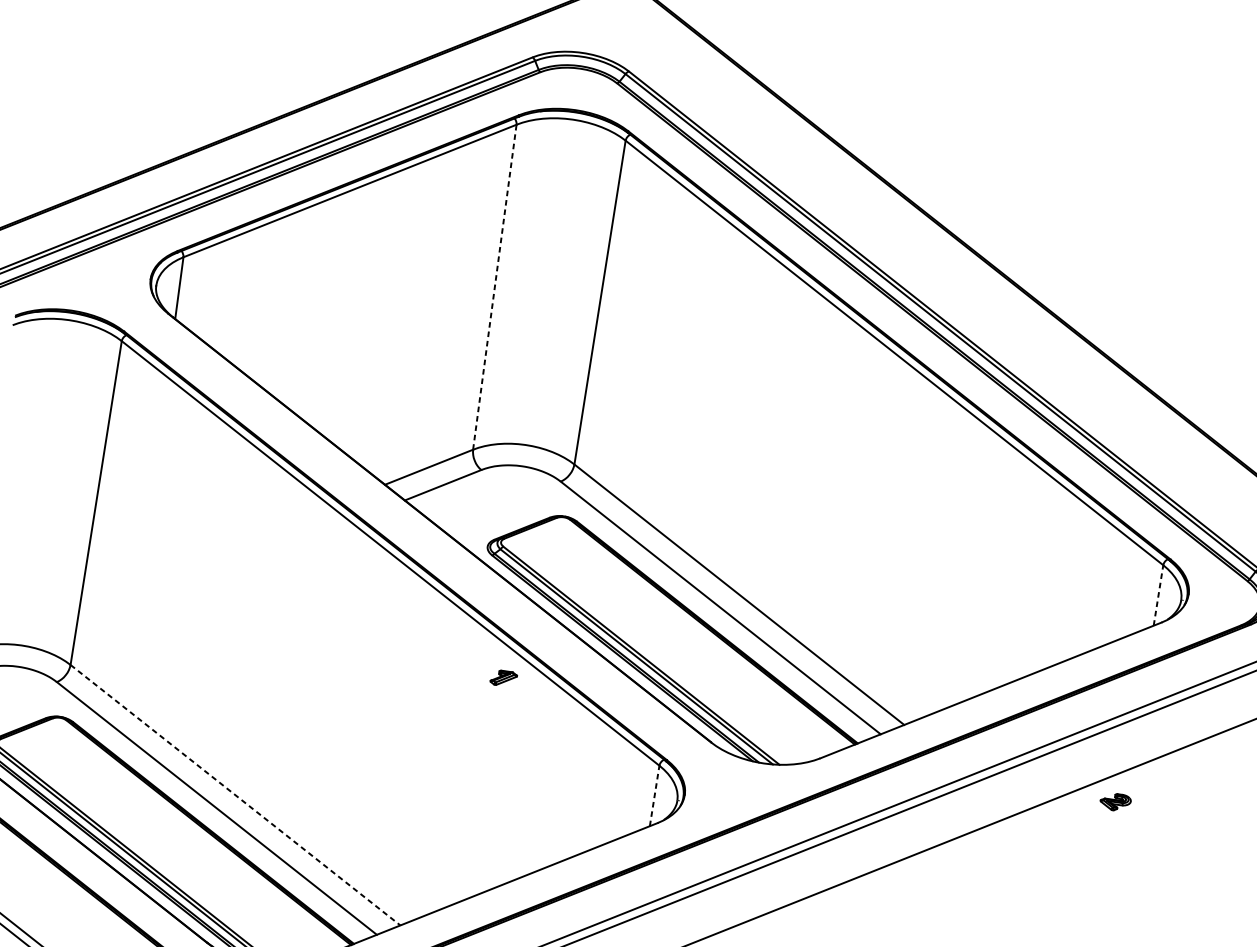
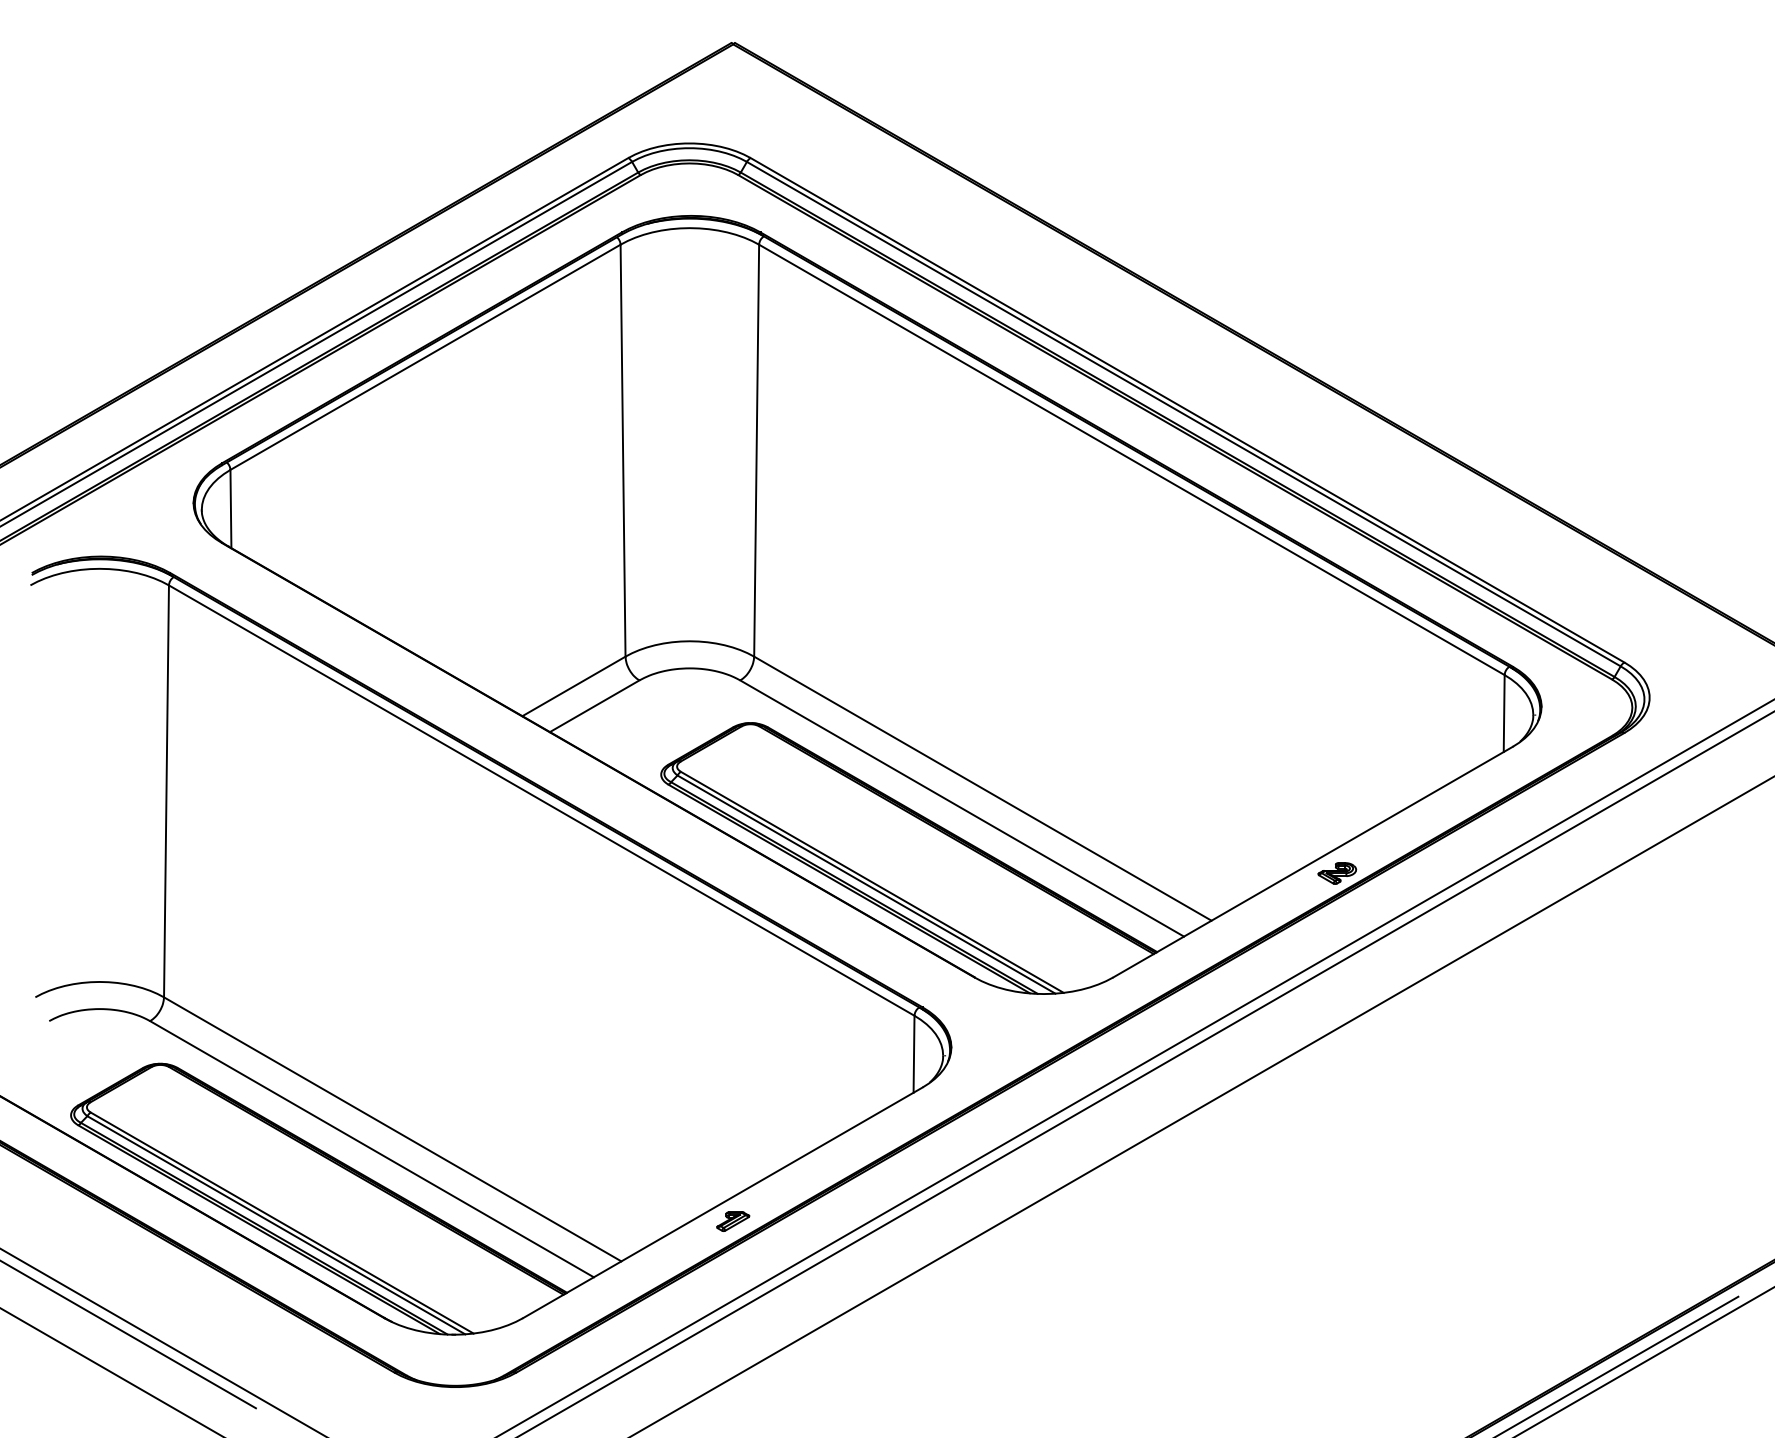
line: (495, 287) -> (623, 450), dashed -> solid
line: (1158, 595) -> (1504, 713), dashed -> solid
part: (504, 678) -> (733, 1221), moved
line: (236, 795) -> (393, 1129), dashed -> solid
line: (655, 795) -> (914, 1053), dashed -> solid
part: (1115, 802) -> (1337, 873), moved

